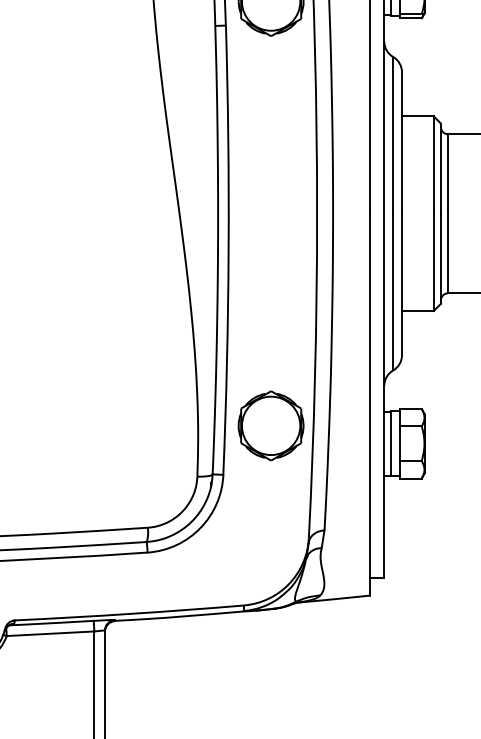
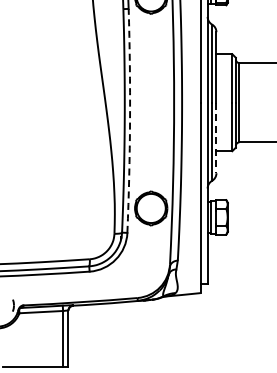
arc: (229, 249) -> (130, 120), solid -> dashed
line: (402, 285) -> (216, 138), solid -> dashed

